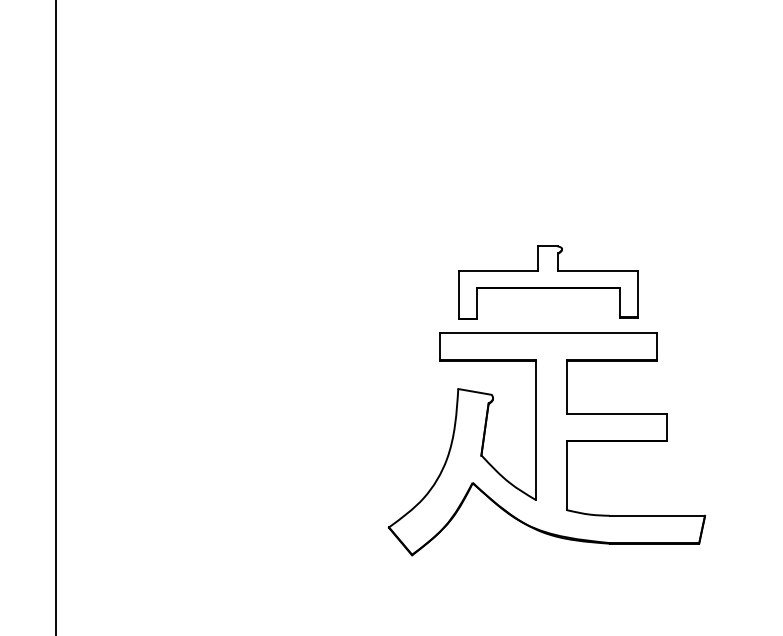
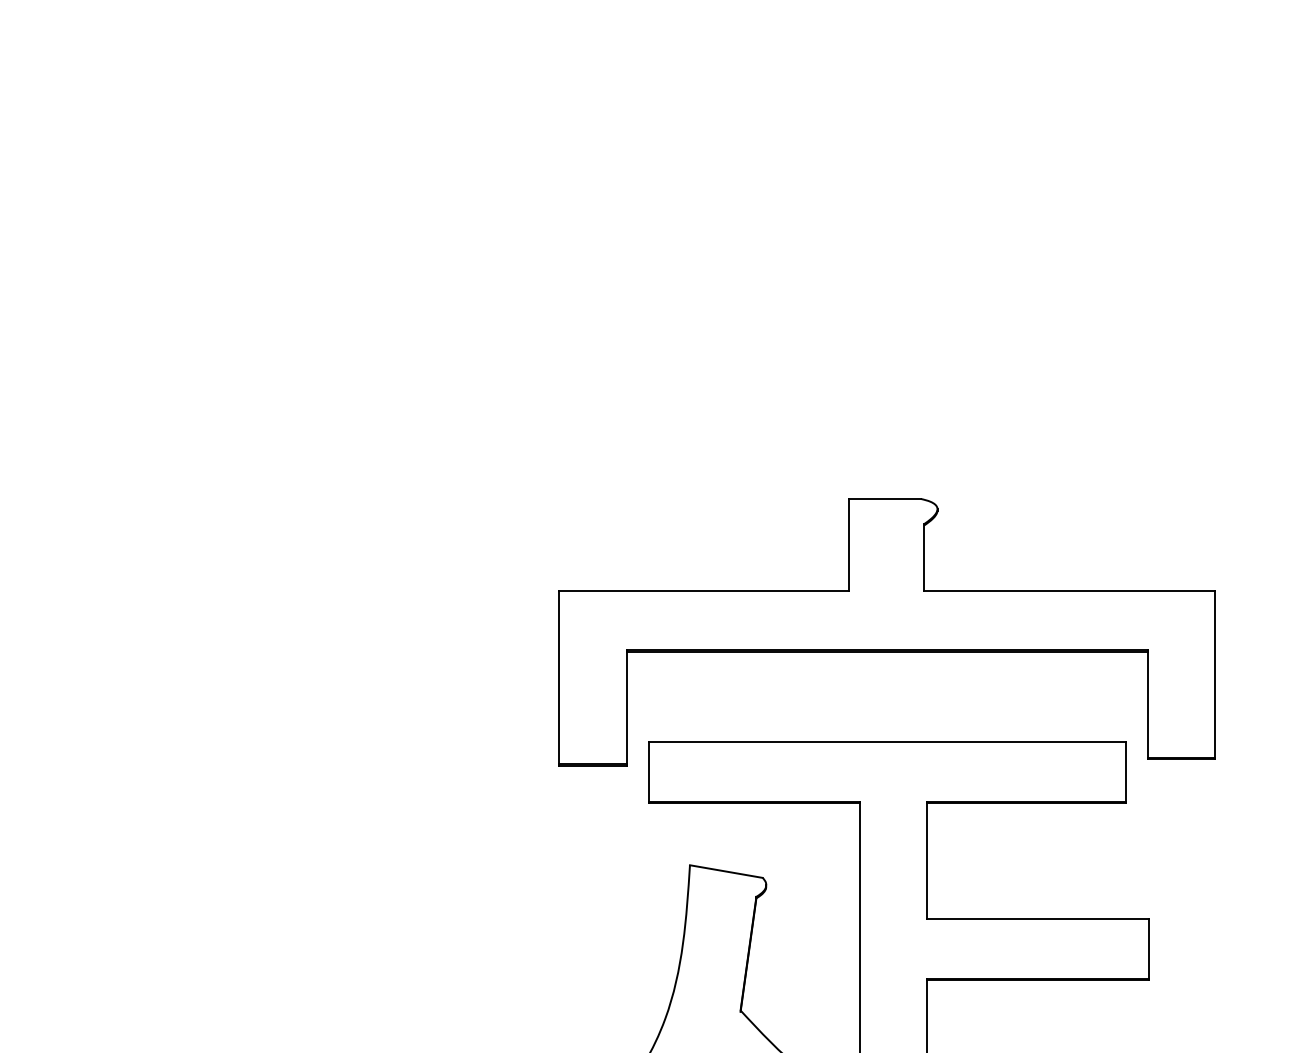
part: (548, 282) -> (887, 631), size x1.67

